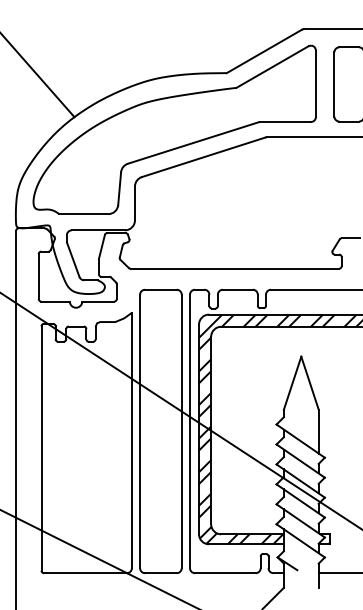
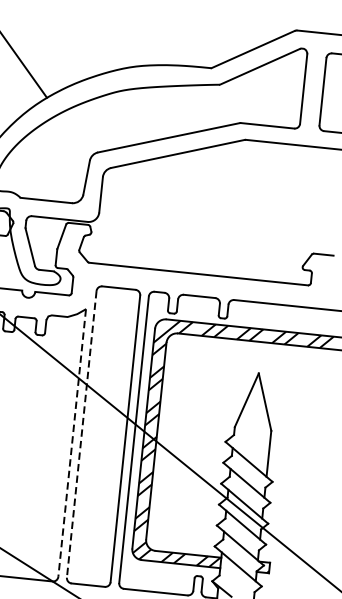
line: (140, 431) -> (82, 434), solid -> dashed
line: (131, 440) -> (71, 442), solid -> dashed

